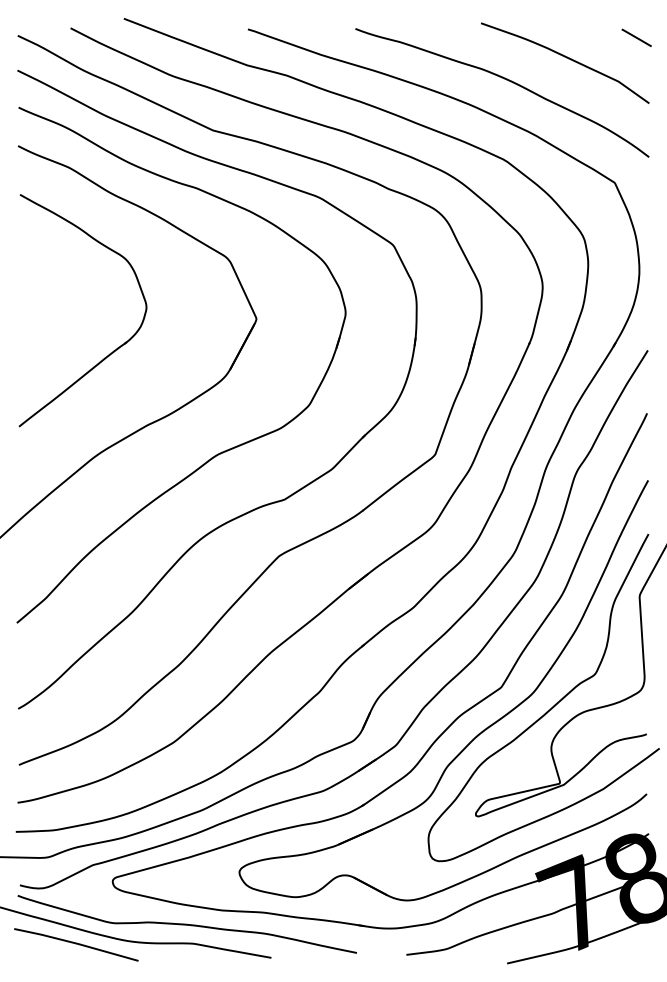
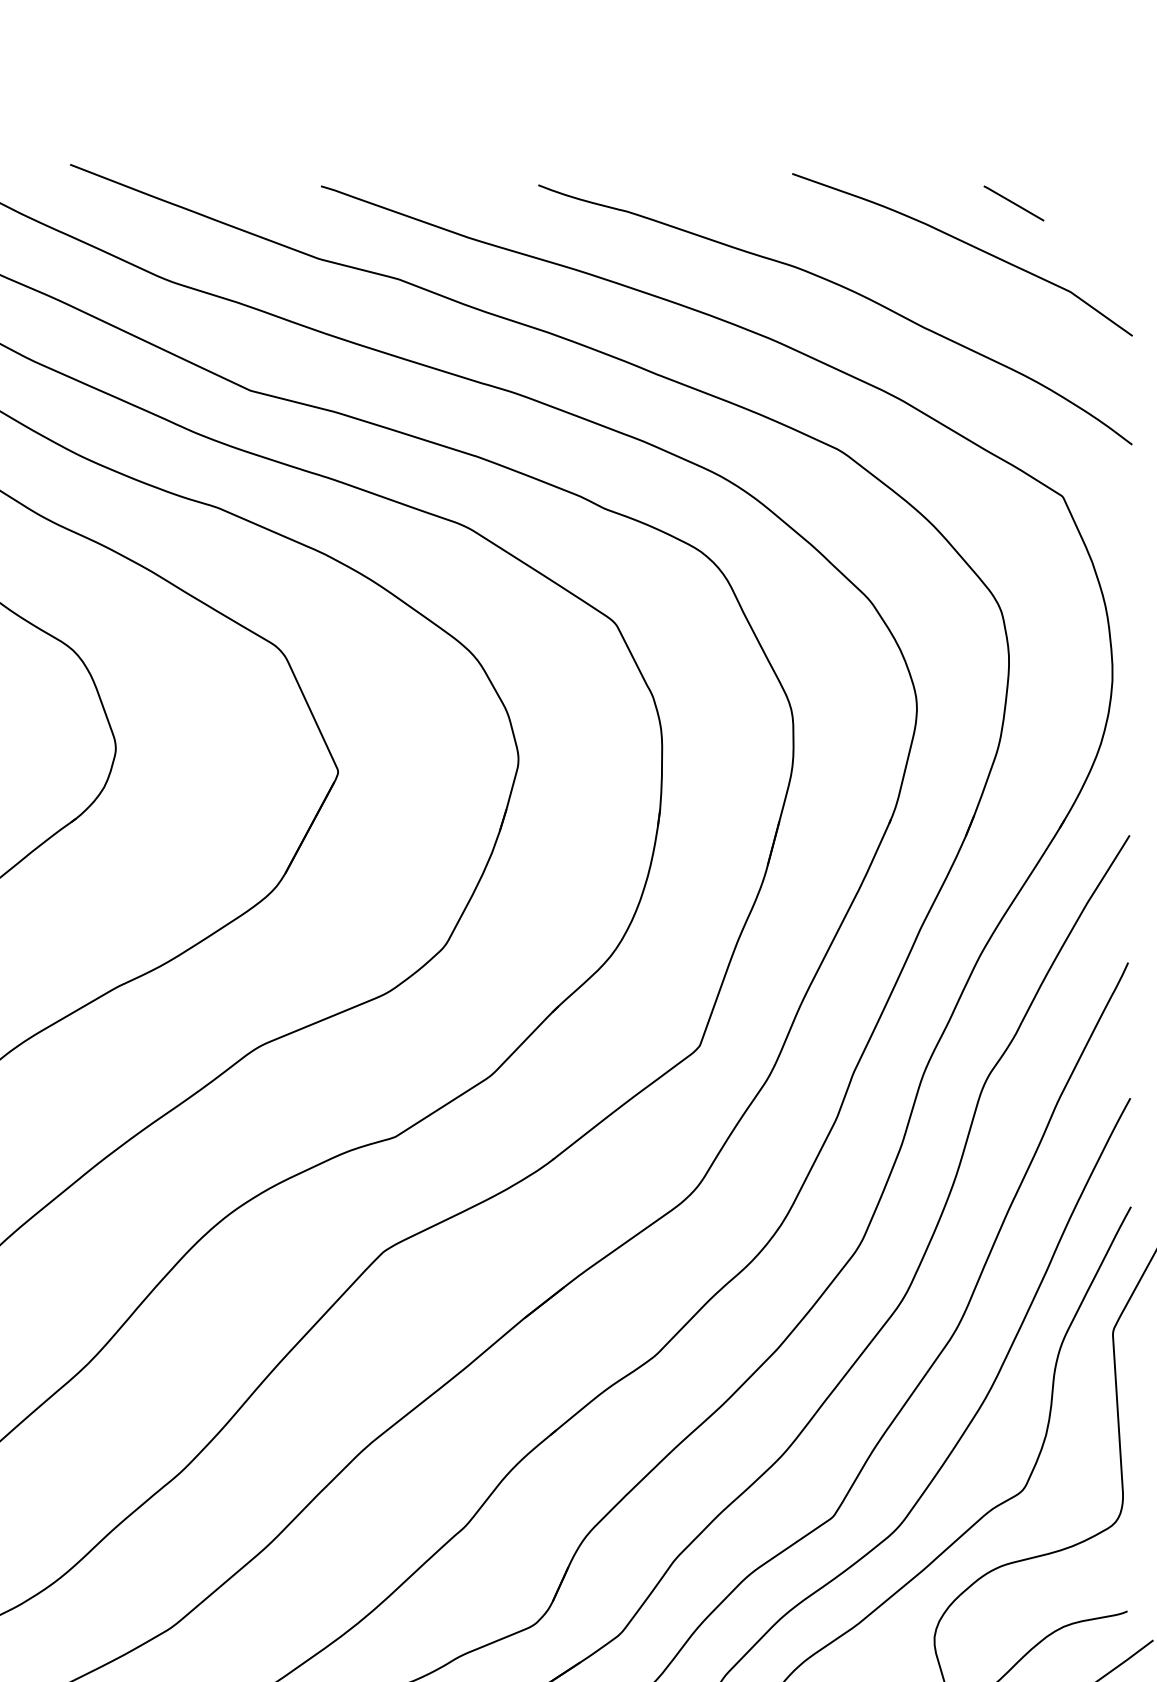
line: (636, 37) -> (1013, 202), moved

